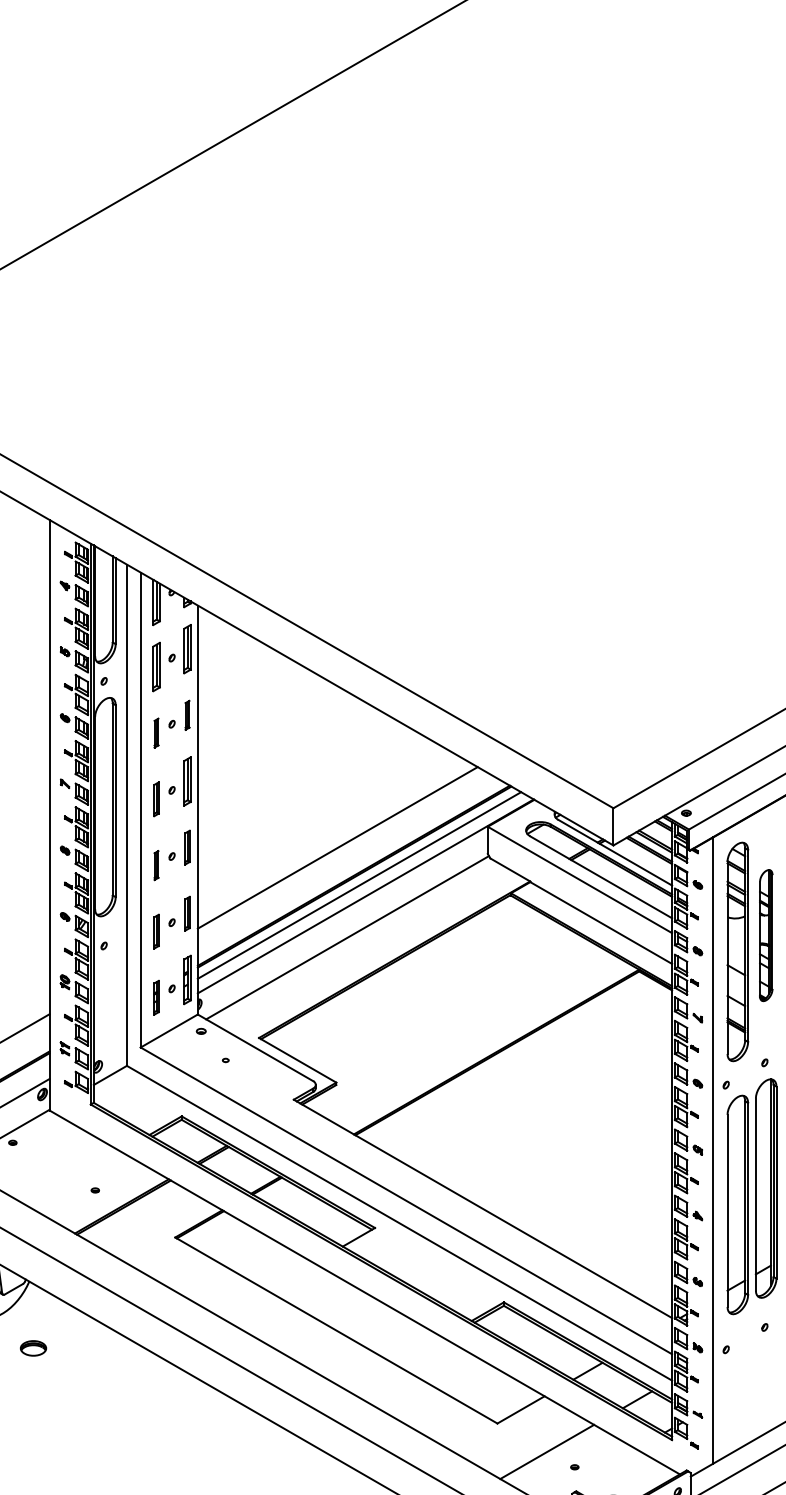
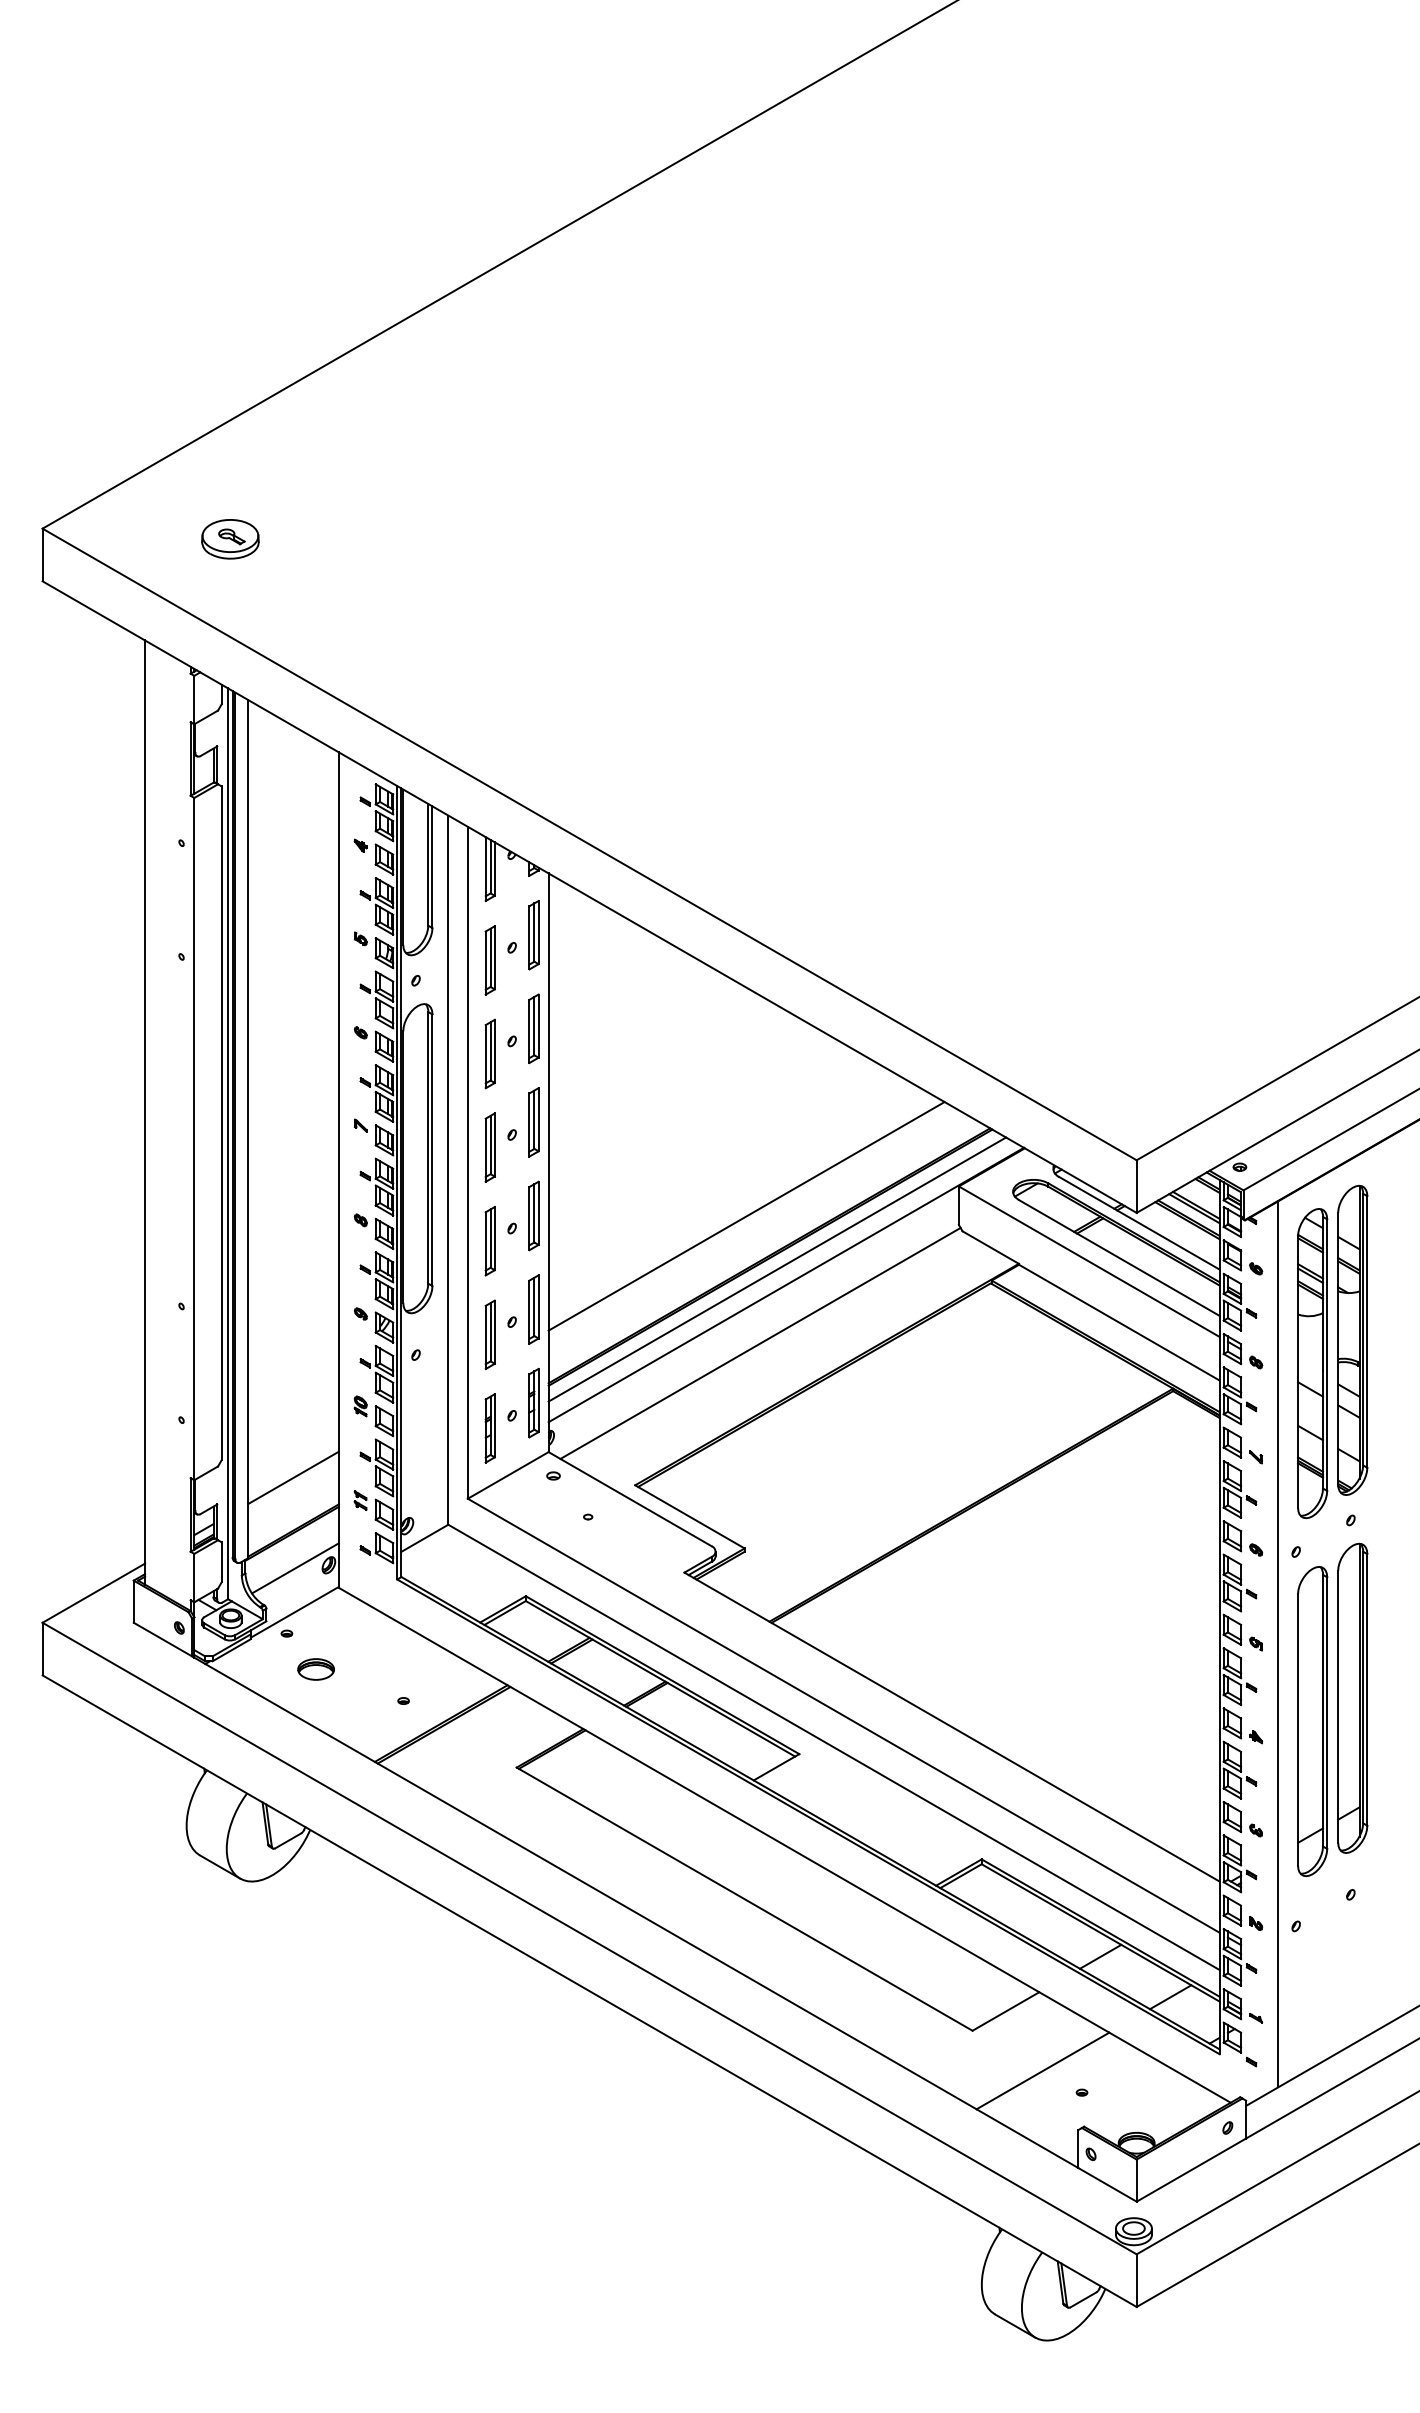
part: (187, 715) -> (533, 1028), size x1.67
part: (156, 732) -> (489, 1053), size x1.67
part: (156, 799) -> (489, 1147), size x1.43
part: (187, 847) -> (533, 1215), size x1.43
part: (156, 865) -> (489, 1241), size x1.67
part: (187, 913) -> (533, 1309), size x1.43
part: (156, 931) -> (489, 1334), size x1.43
part: (766, 935) -> (1352, 1340), size x1.67
part: (156, 997) -> (489, 1428), size x1.43
part: (33, 1348) -> (315, 1669), moved

